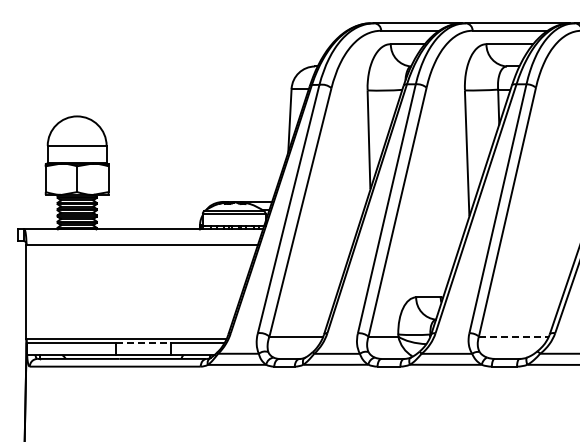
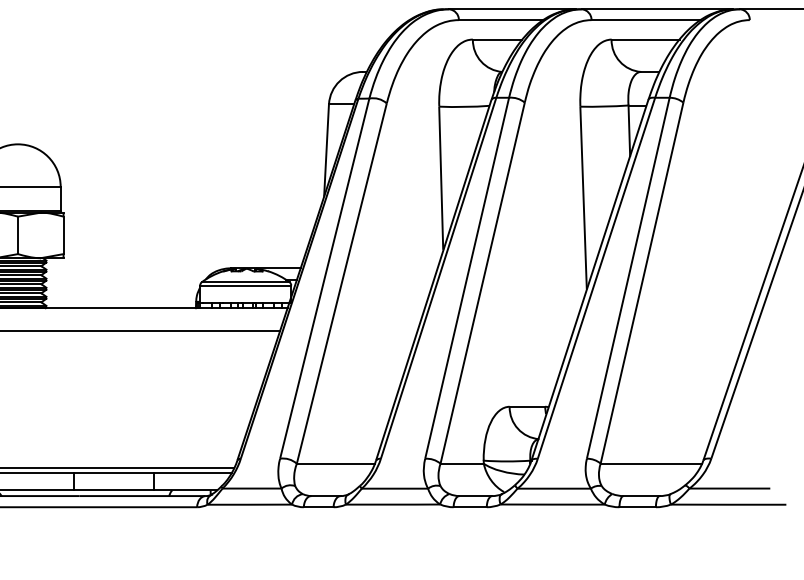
line: (513, 336) -> (650, 463), dashed -> solid
line: (143, 343) -> (114, 473), dashed -> solid

